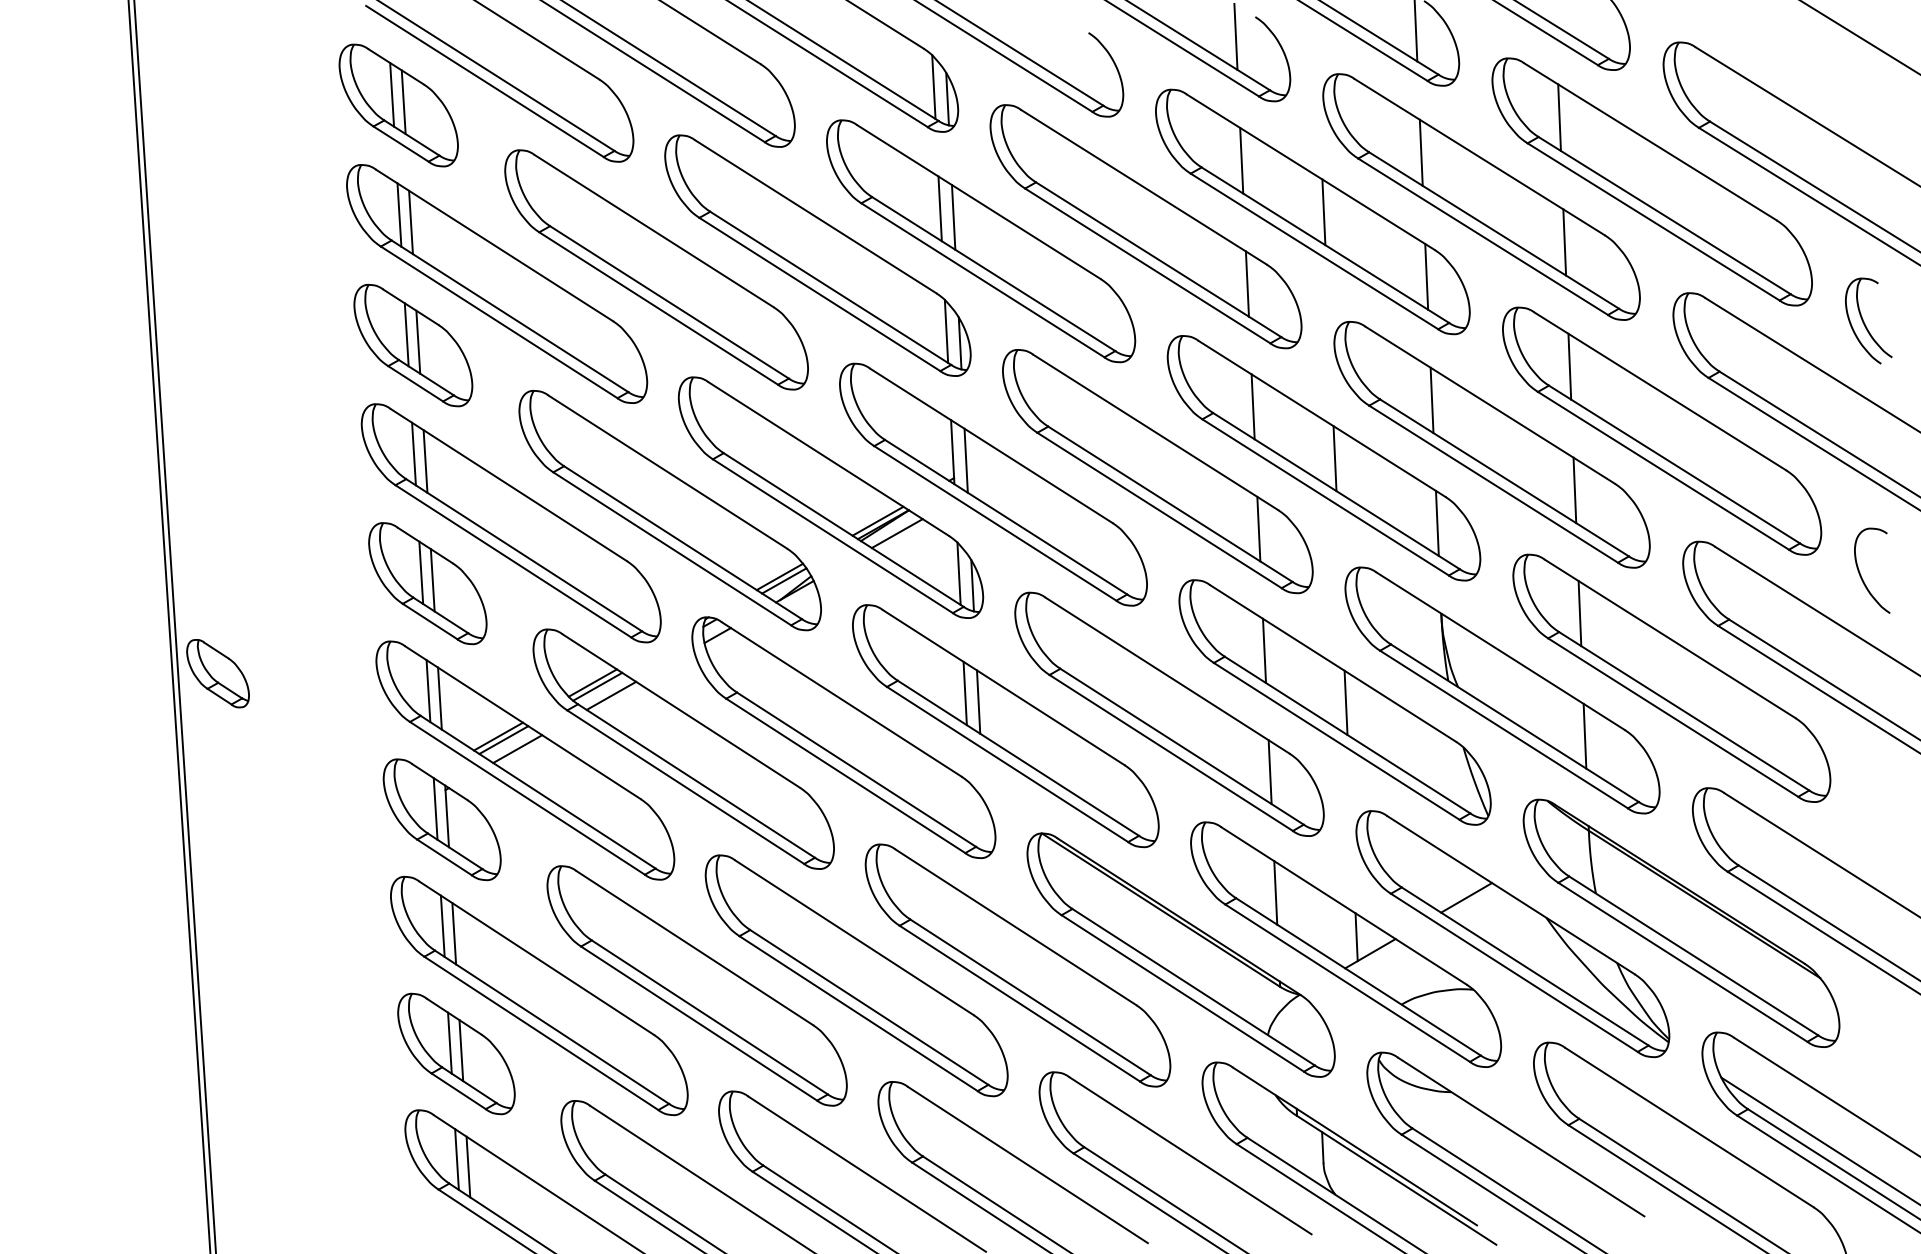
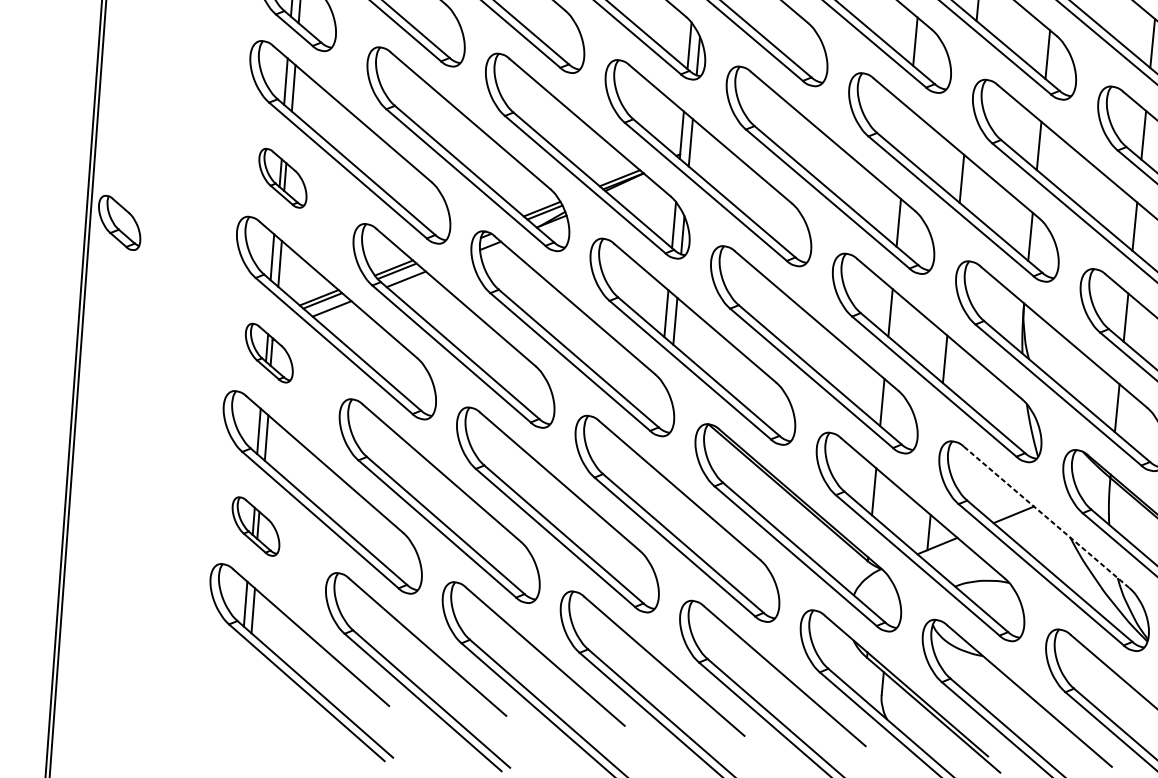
line: (1252, 406) -> (906, 132), removed
line: (896, 533) -> (632, 189), removed
part: (427, 583) -> (282, 178), size x0.6
part: (441, 819) -> (268, 352), size x0.6
line: (1511, 895) -> (1047, 517), solid -> dashed
part: (456, 1053) -> (256, 526), size x0.6

